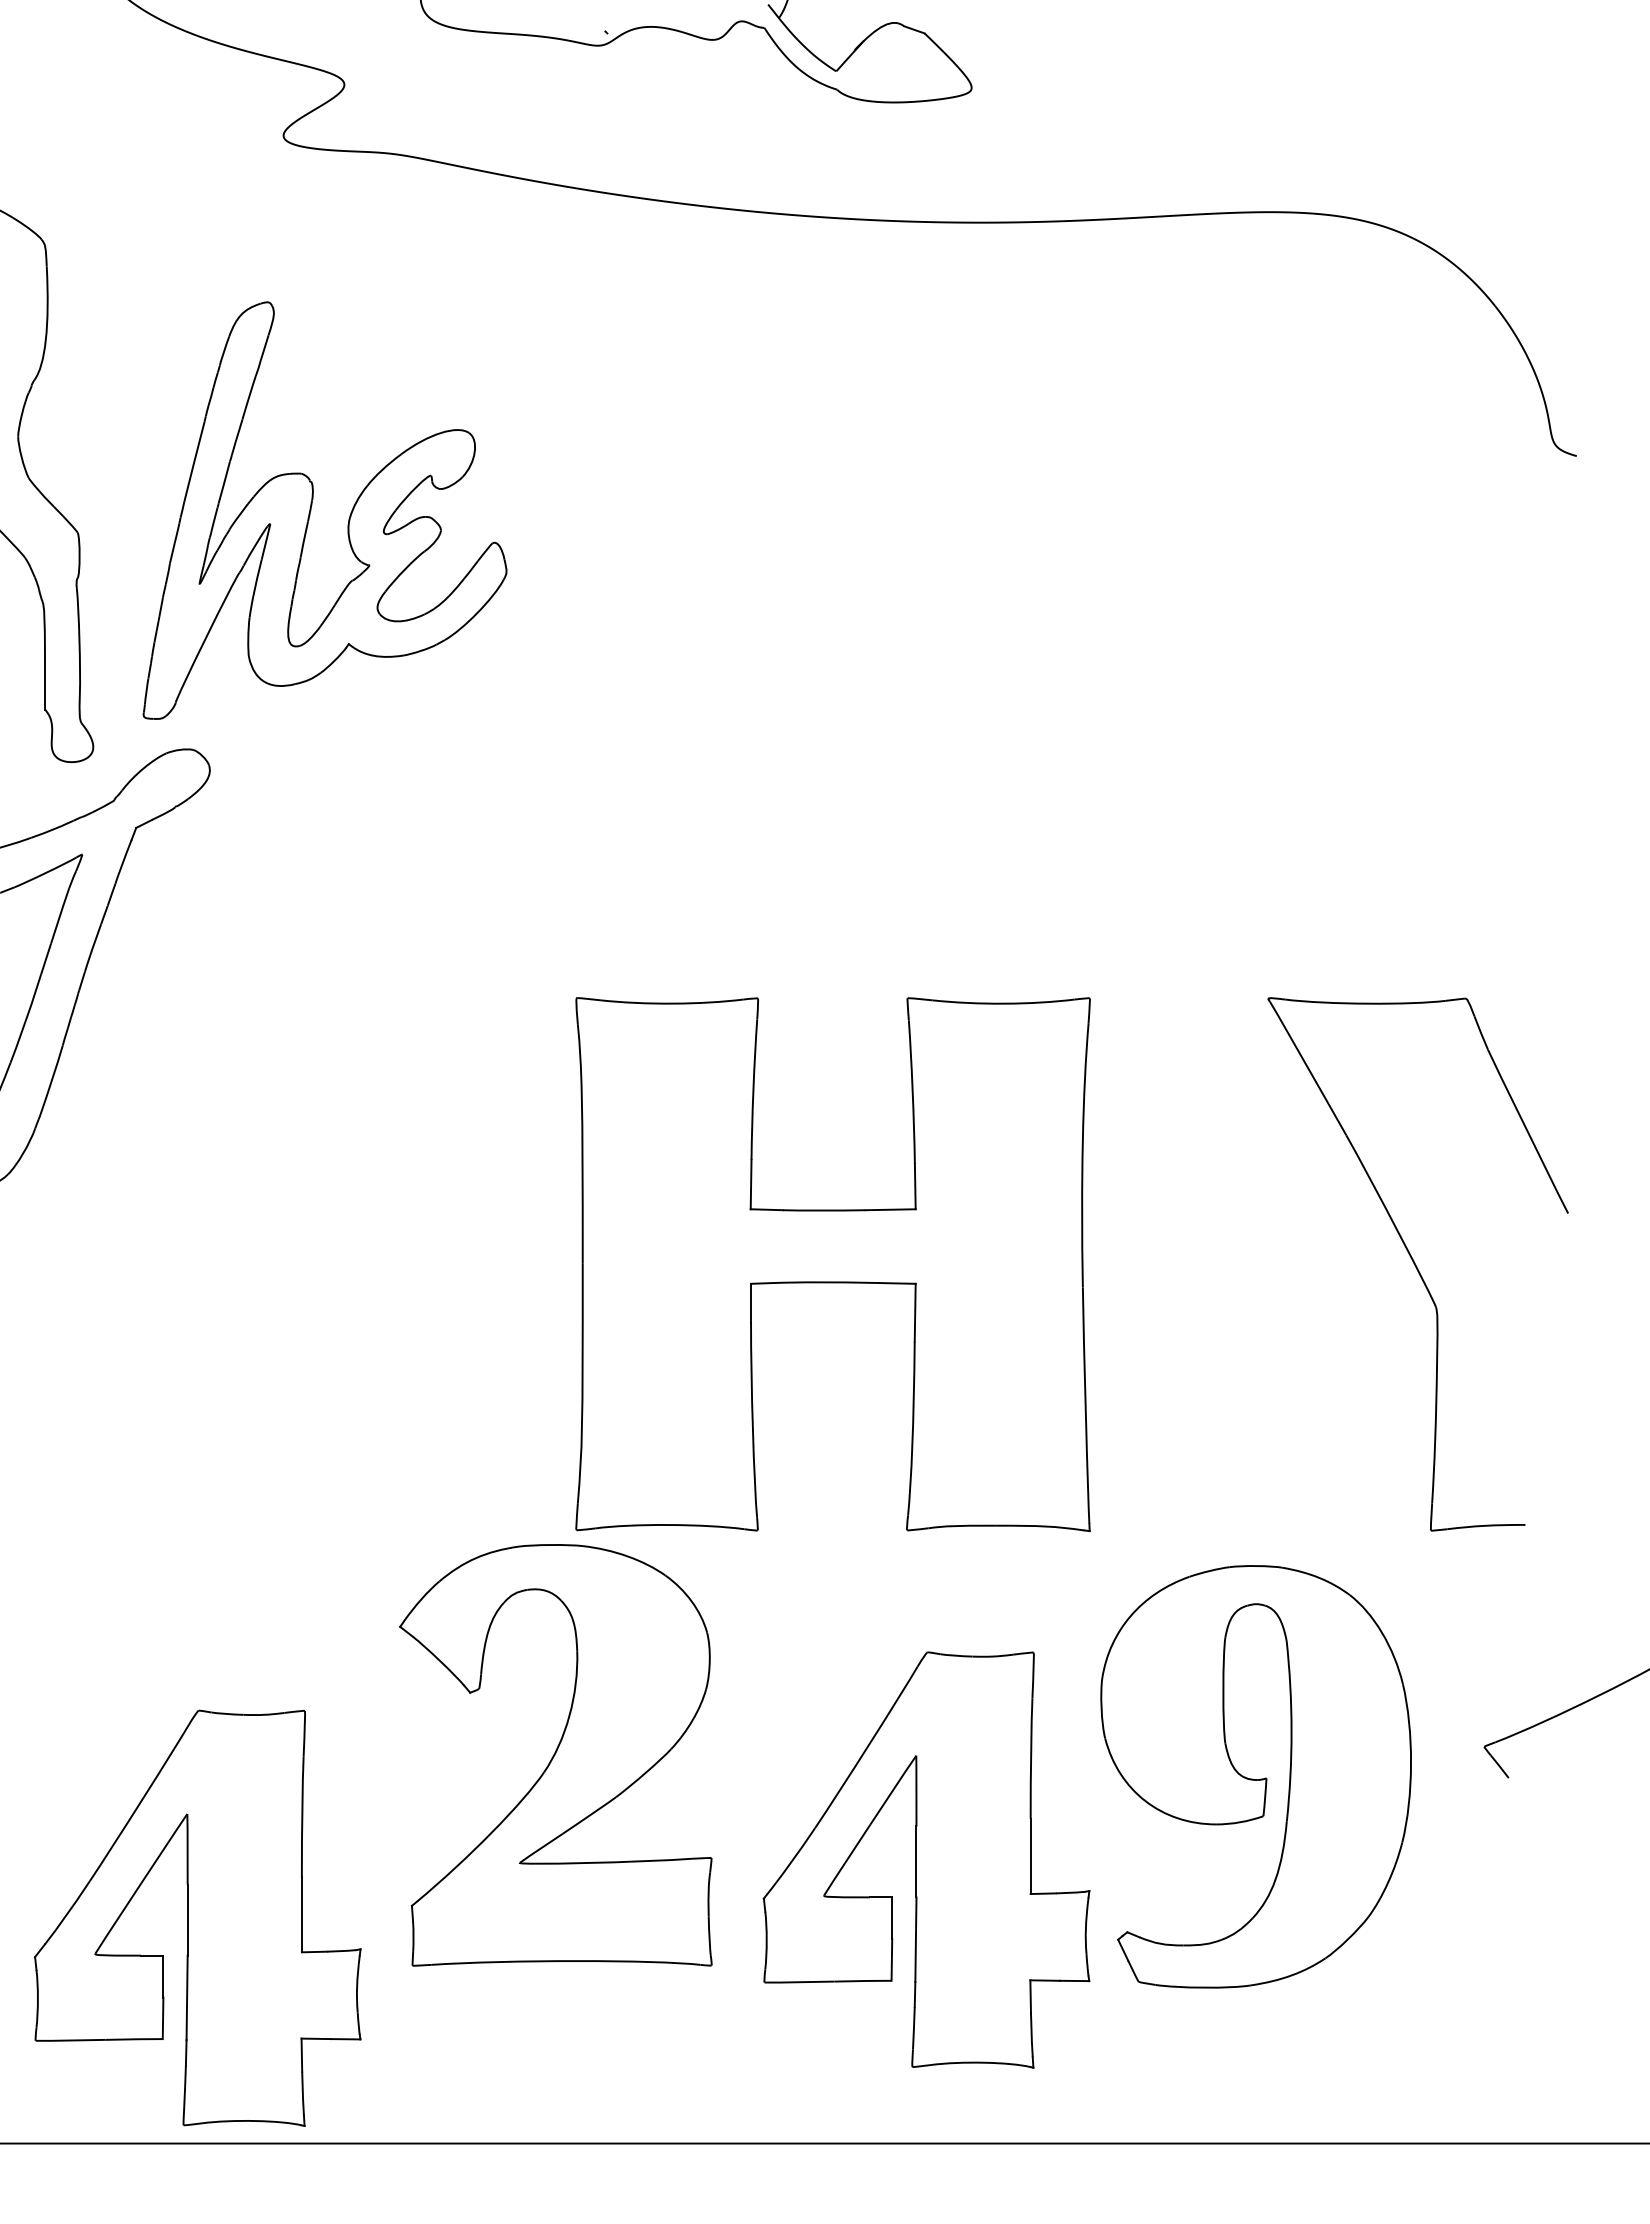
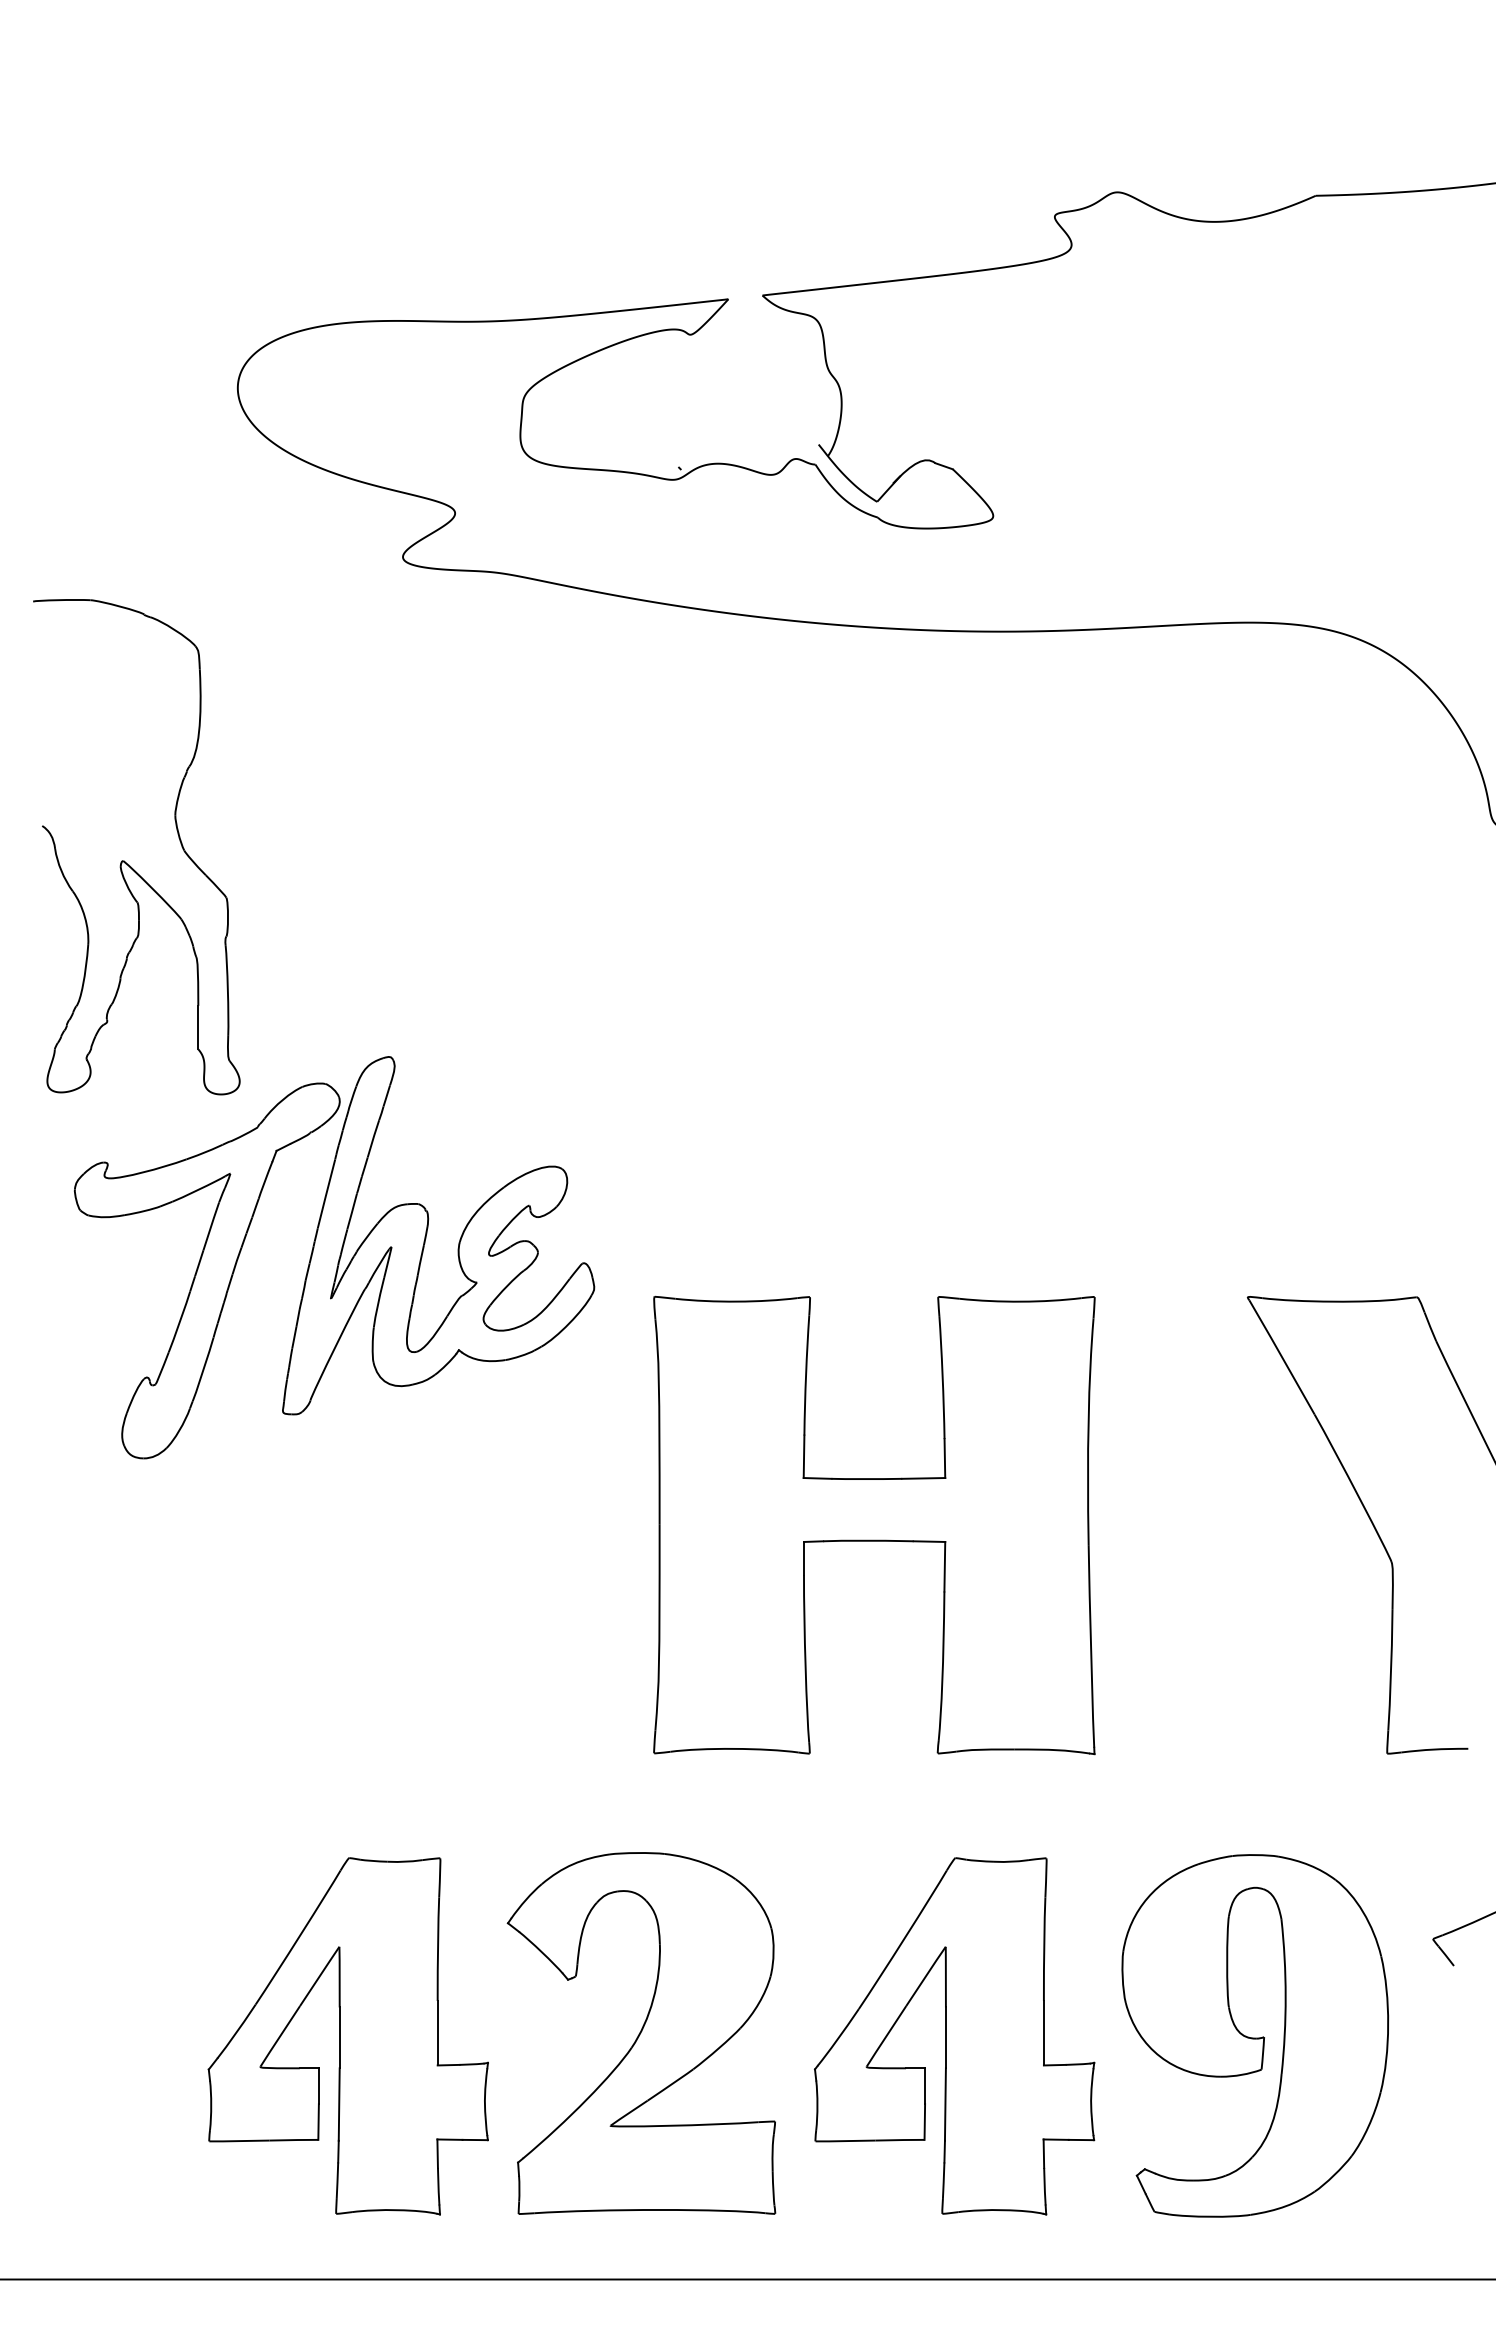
part: (312, 508) -> (427, 1233), moved
part: (555, 1755) -> (641, 2033), moved
part: (1256, 1776) -> (1255, 2035), moved
part: (196, 1918) -> (347, 2036), moved

